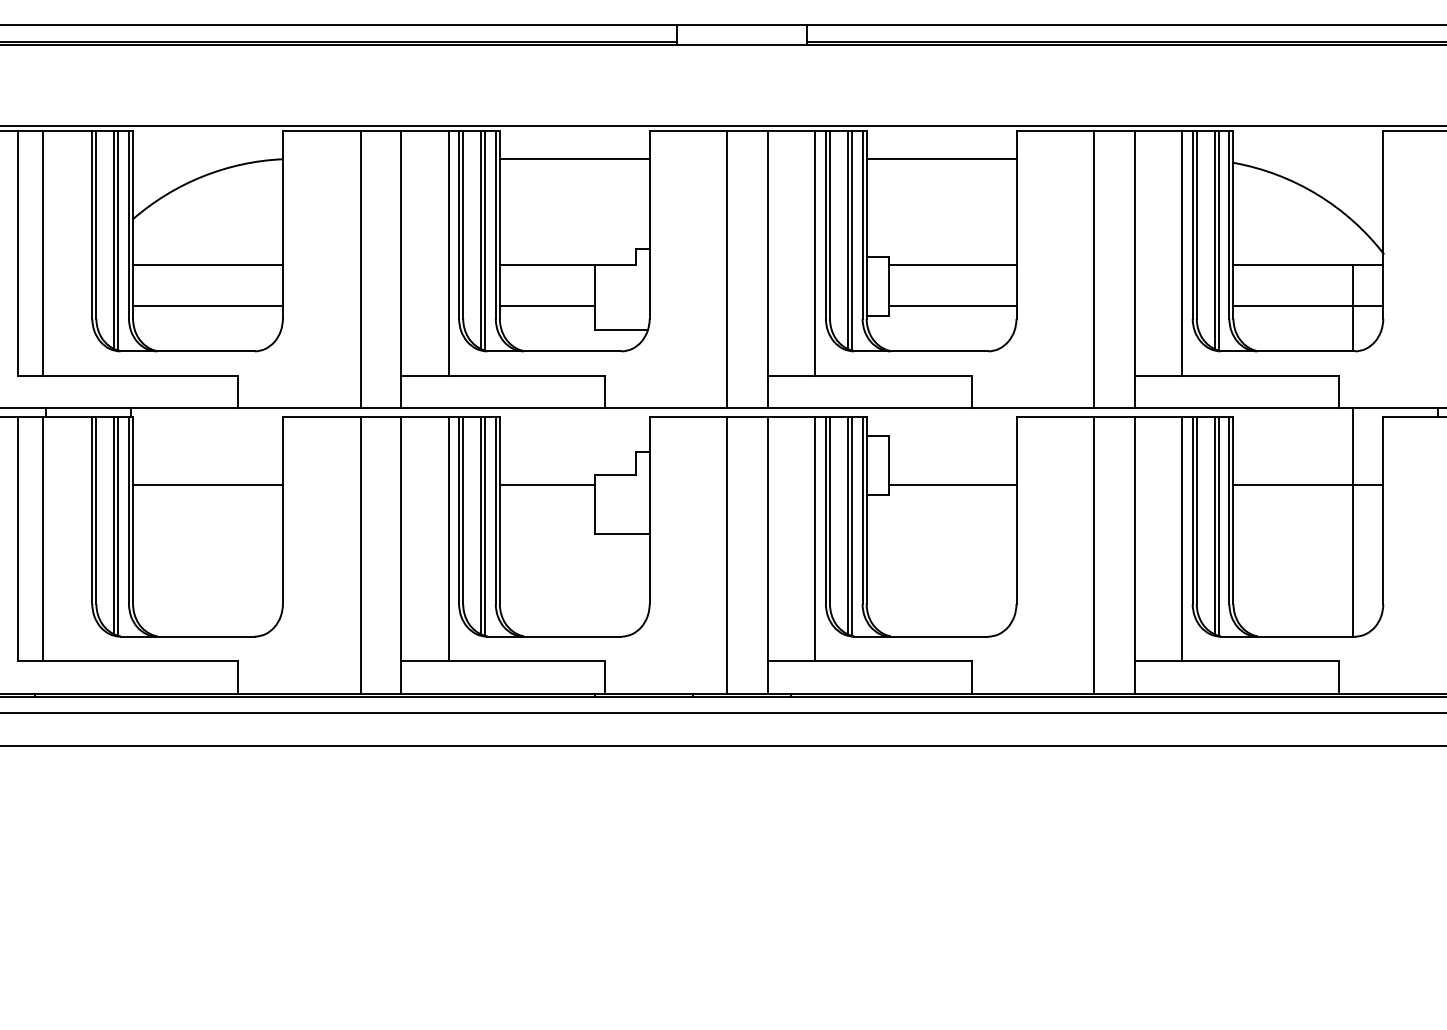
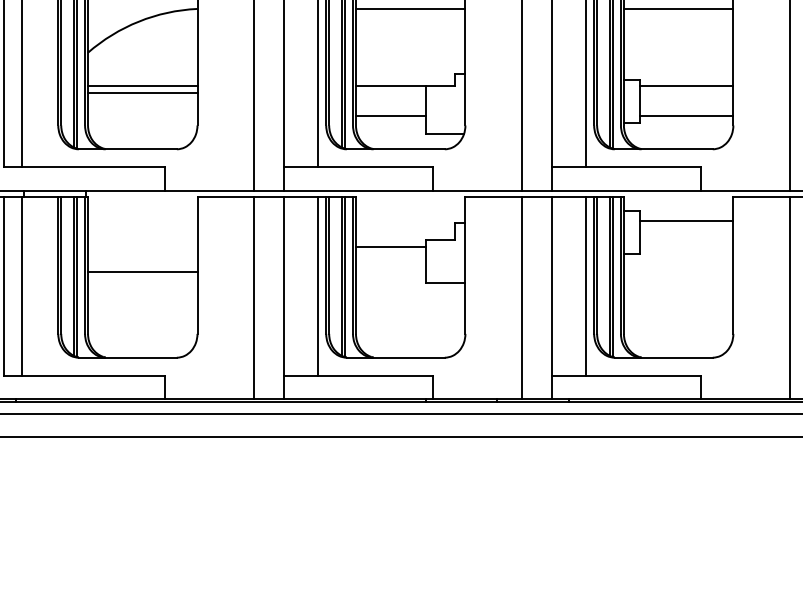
line: (207, 305) -> (142, 92), moved
line: (207, 485) -> (142, 272), moved
line: (952, 485) -> (686, 221), moved

